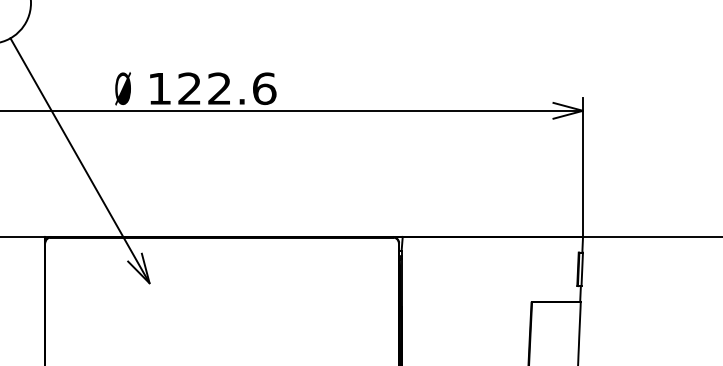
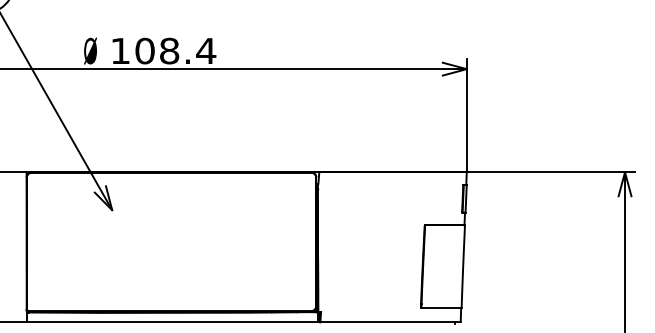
text: (226, 88) -> (175, 50), 122.6 -> 108.4

